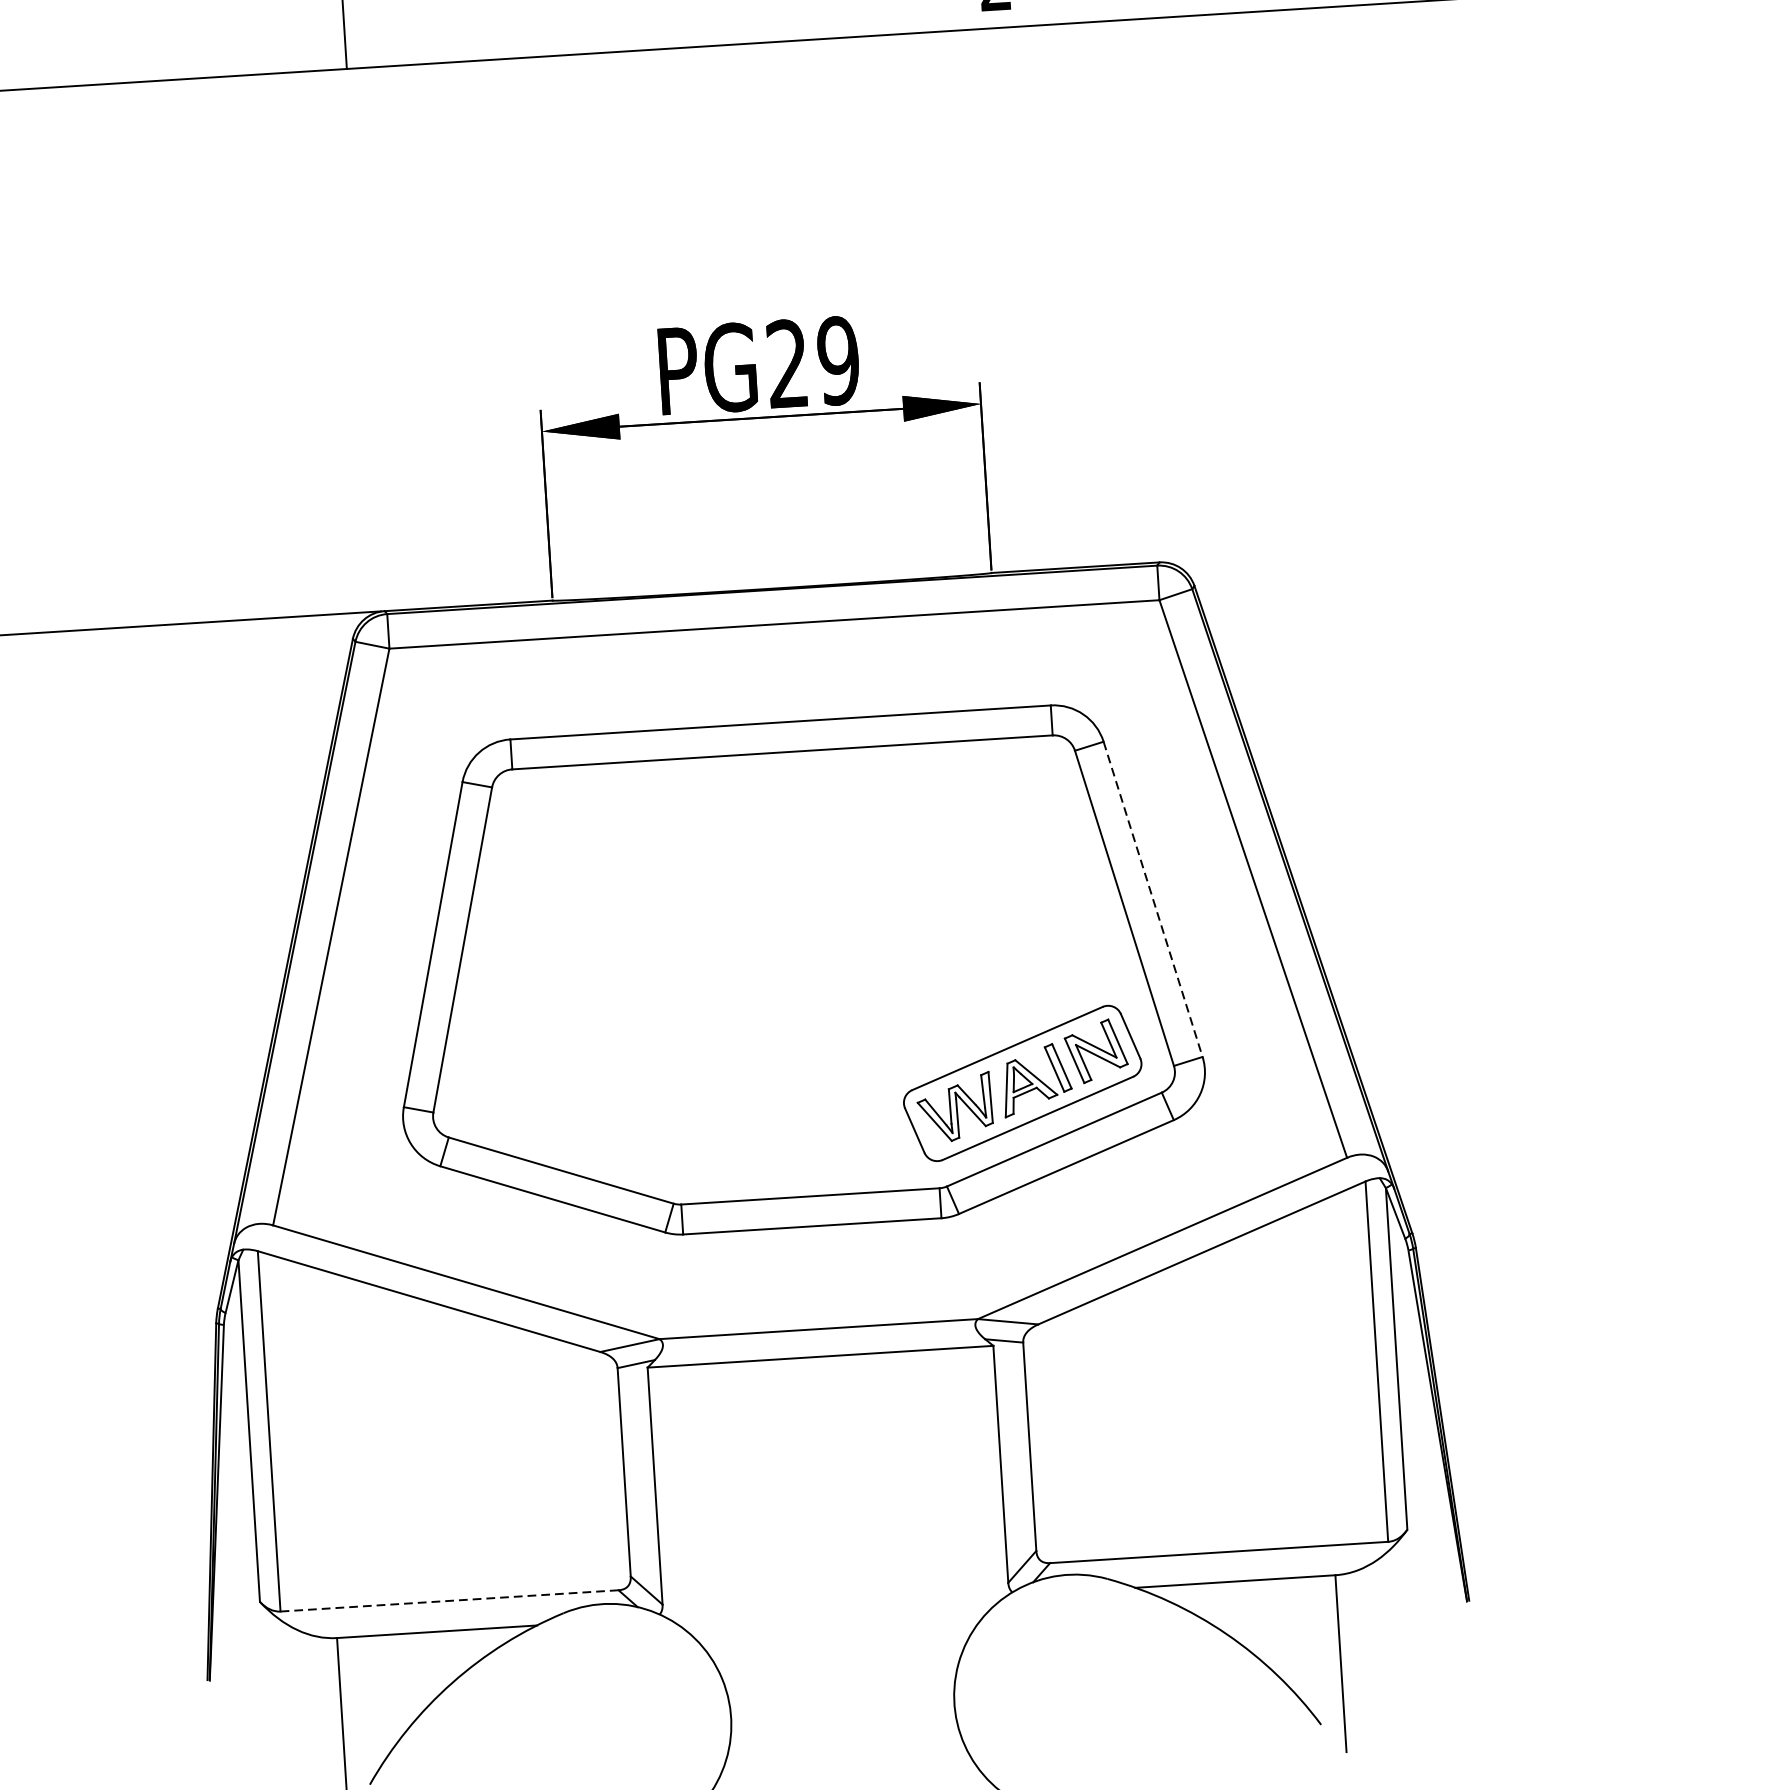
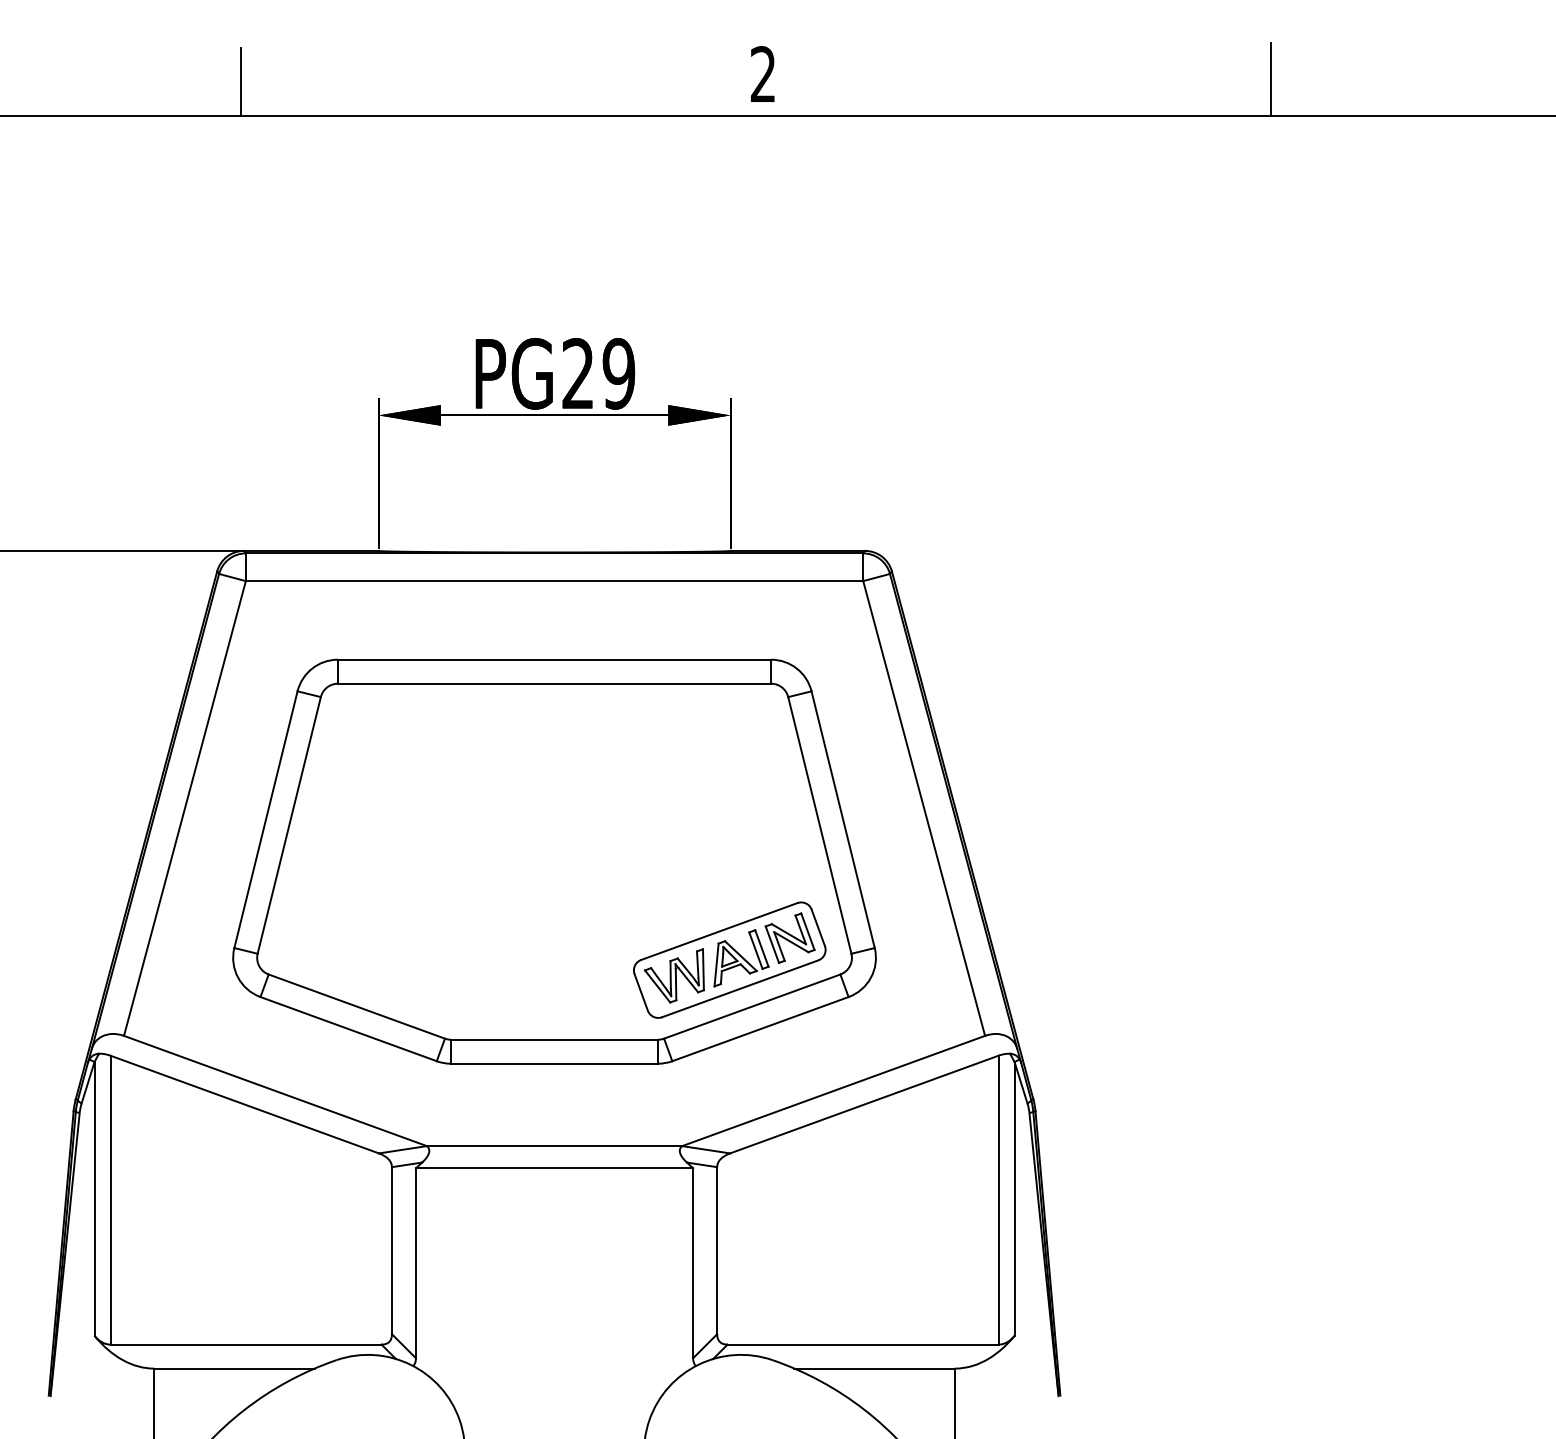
line: (1153, 900) -> (843, 820), dashed -> solid
line: (450, 1600) -> (246, 1344), dashed -> solid

